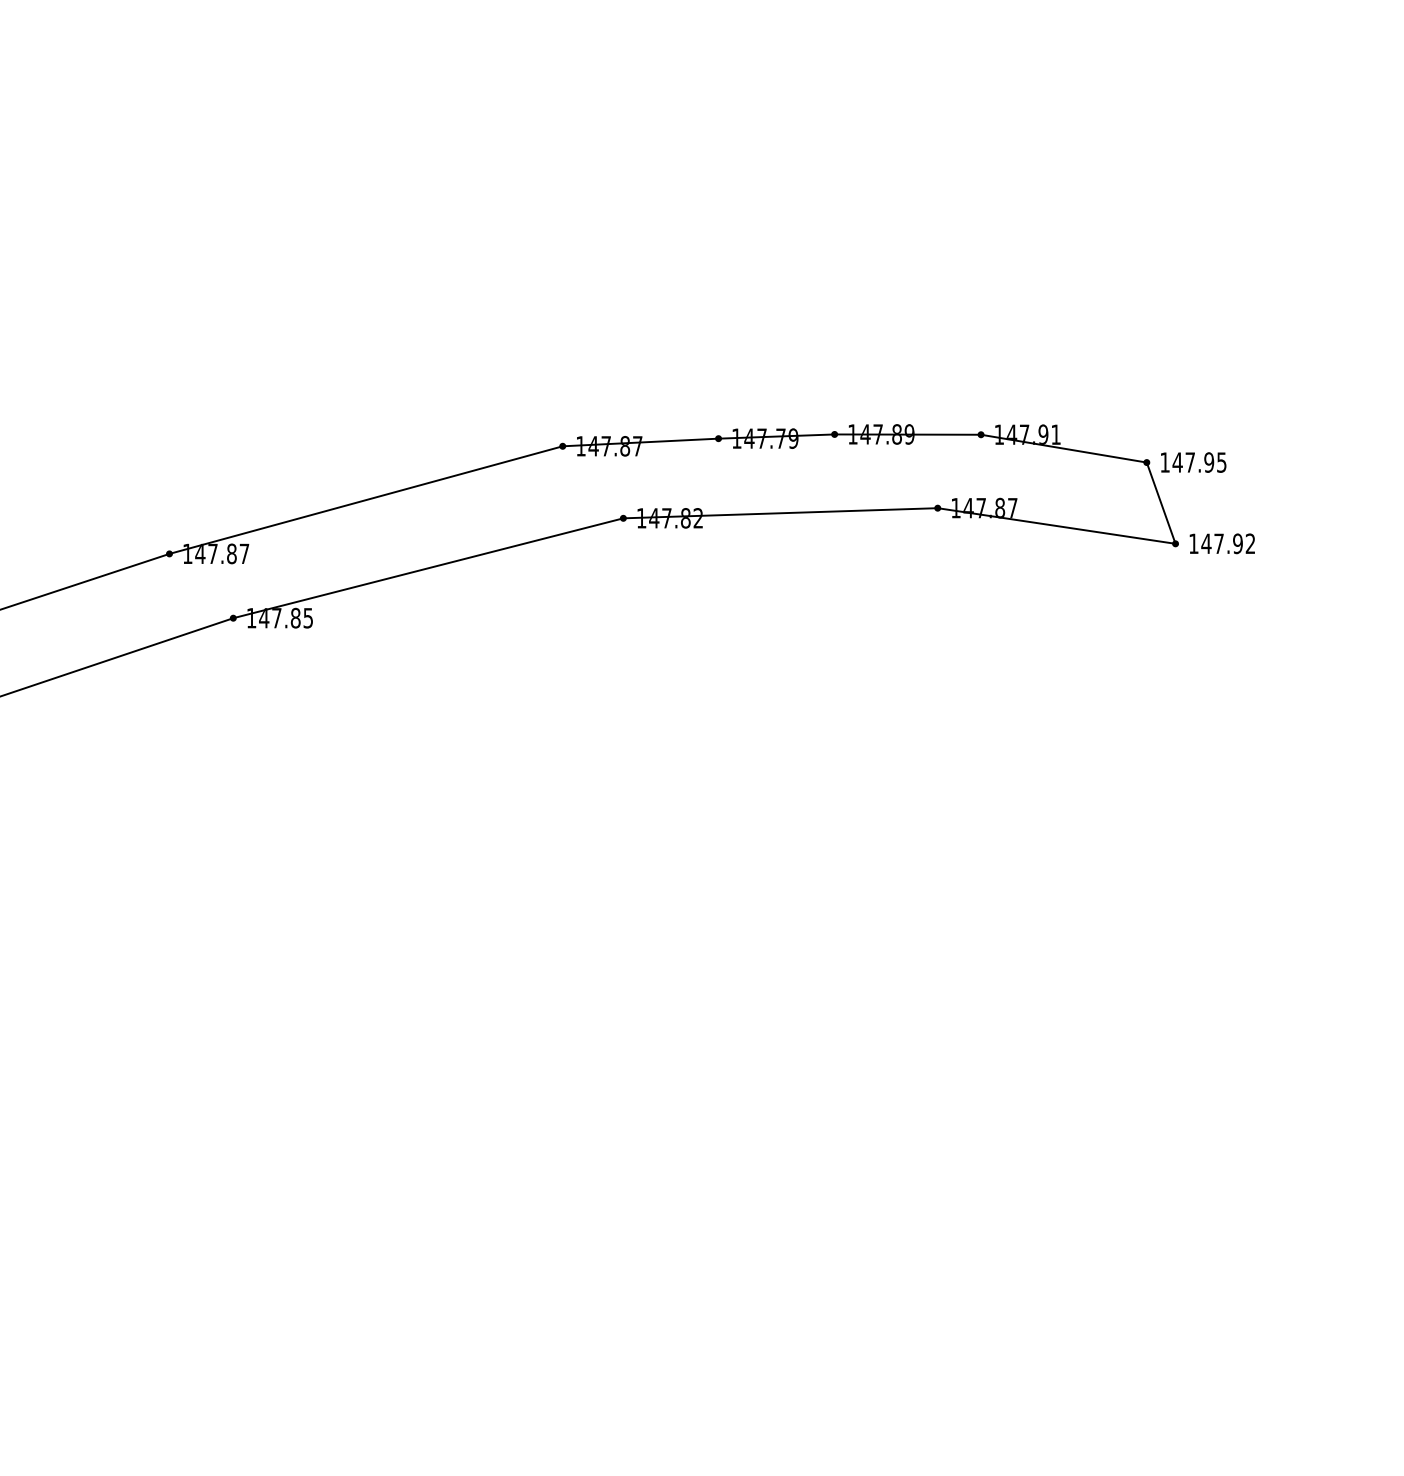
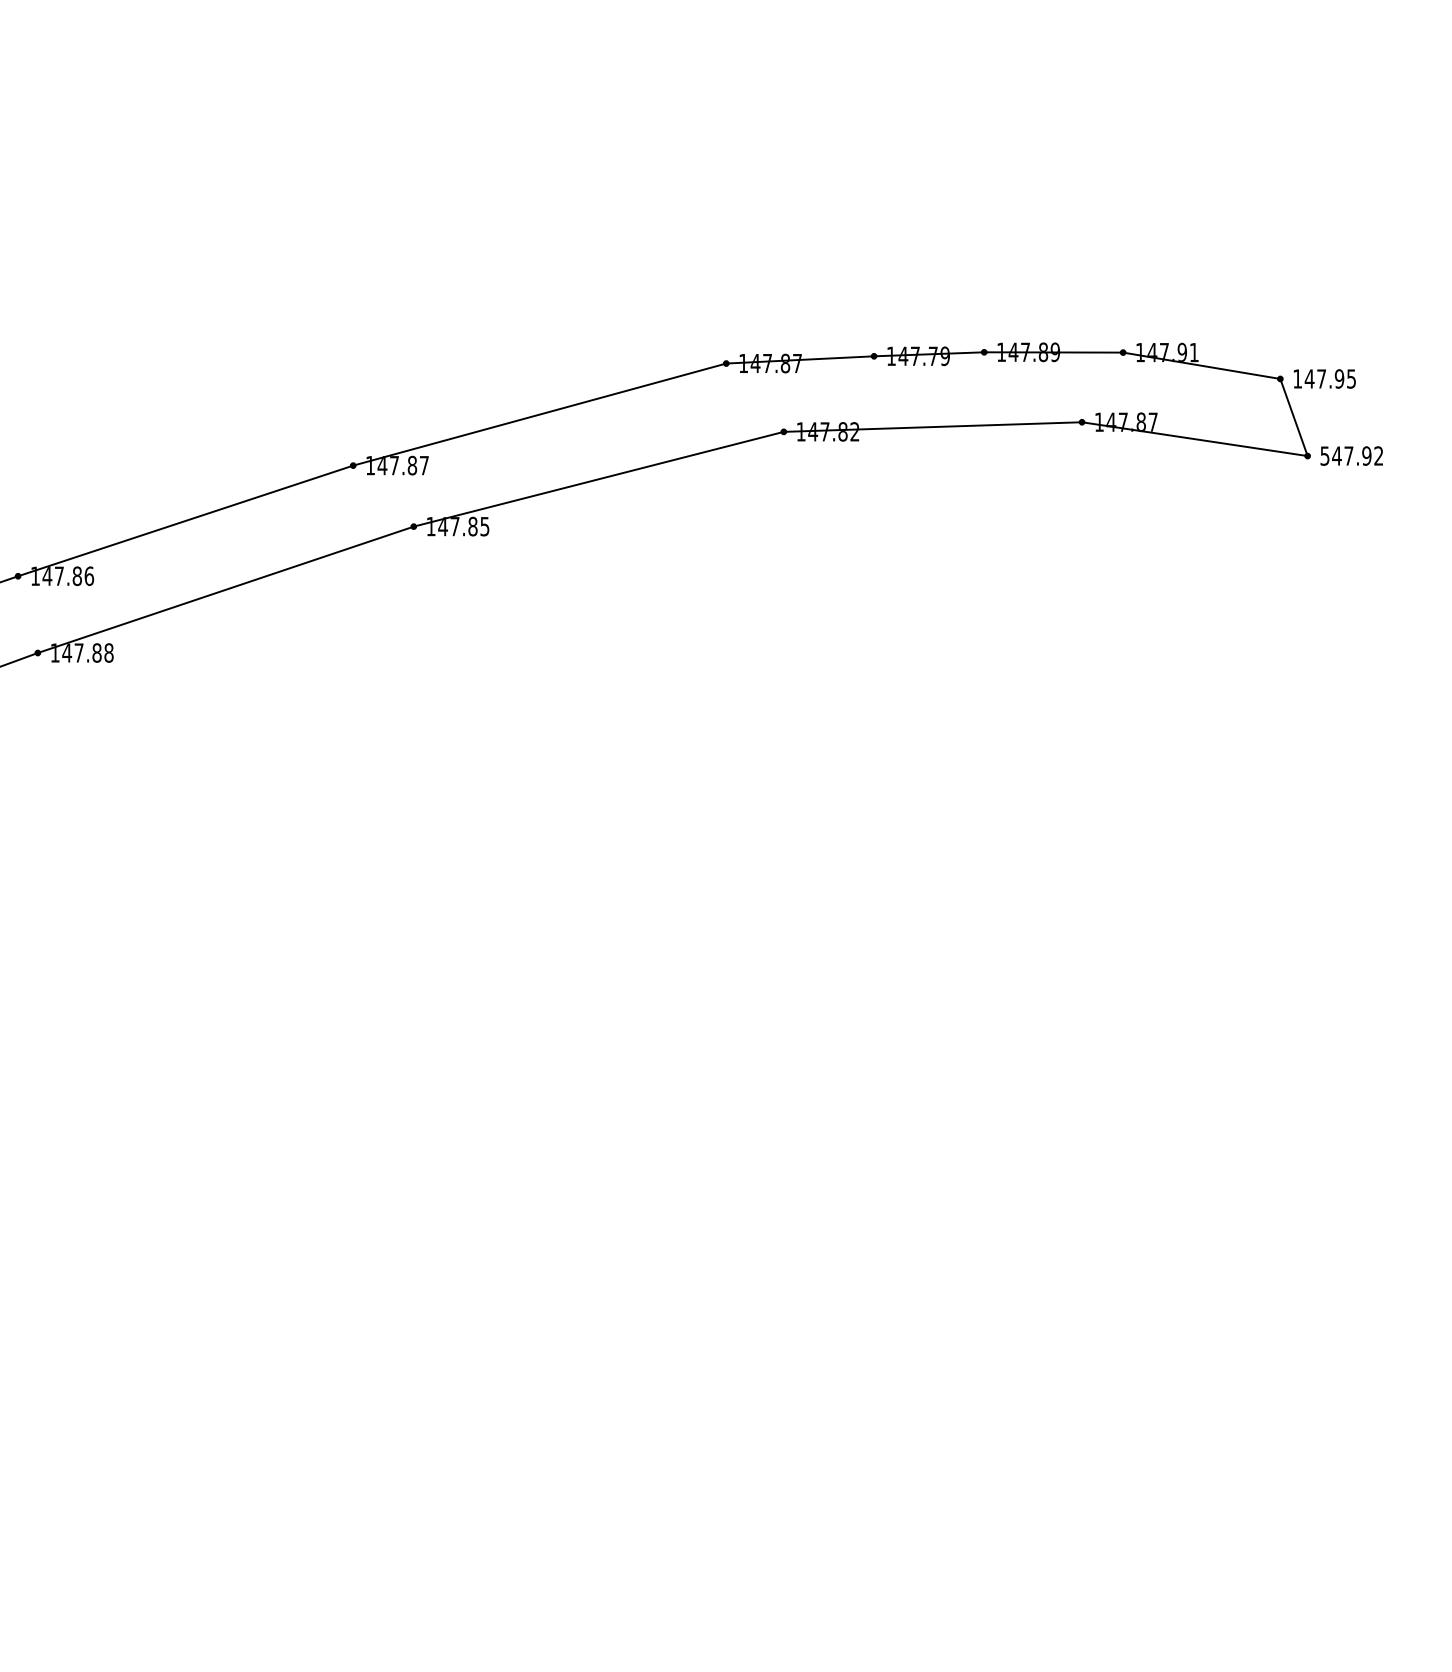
text: (1193, 543) -> (1324, 455), 147.92 -> 547.92

